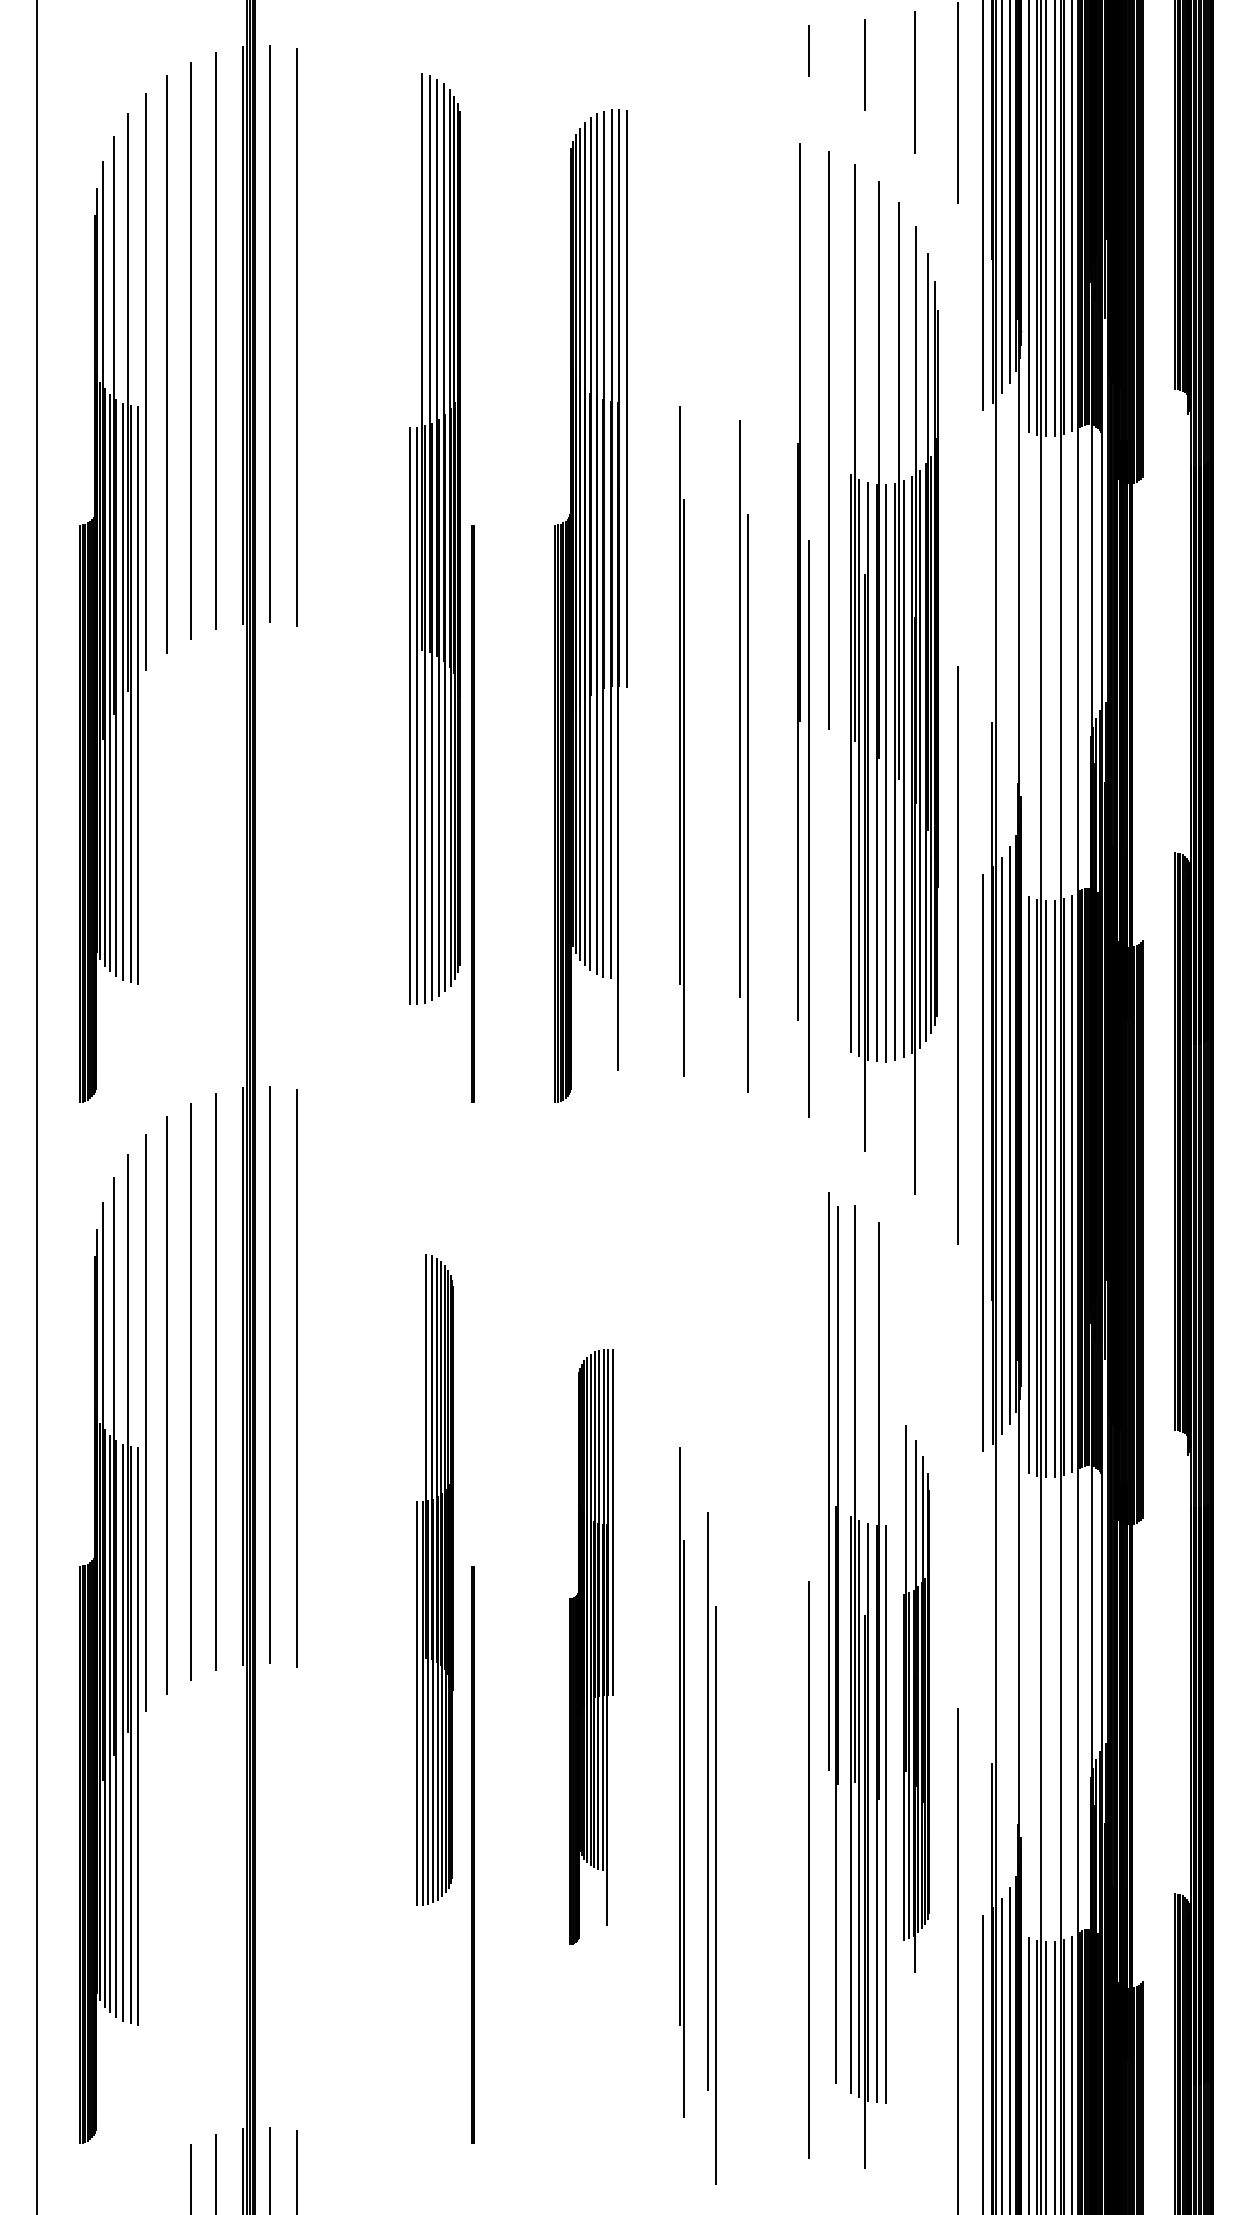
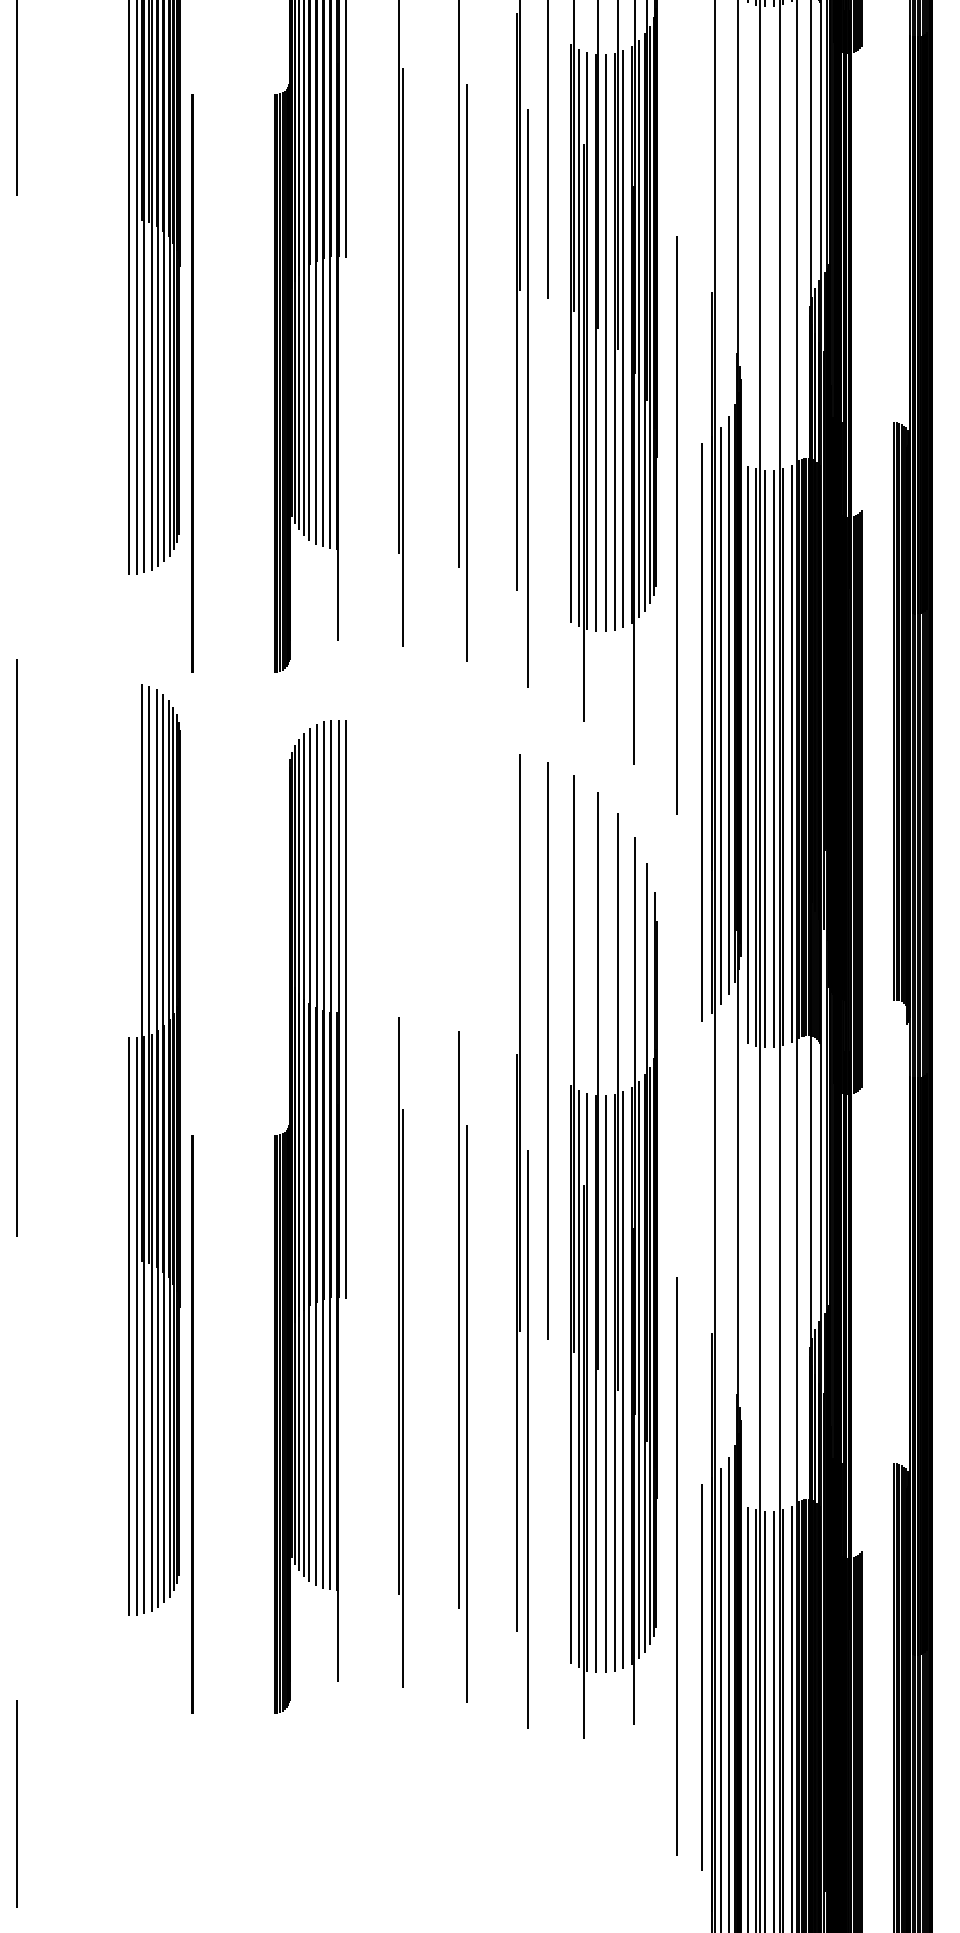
part: (434, 1579) -> (153, 1149), size x1.43
part: (836, 1644) -> (517, 1192), moved
part: (590, 1646) -> (309, 1216), size x1.67
part: (916, 1698) -> (635, 1268), size x1.67
part: (711, 1848) -> (462, 1367), moved

